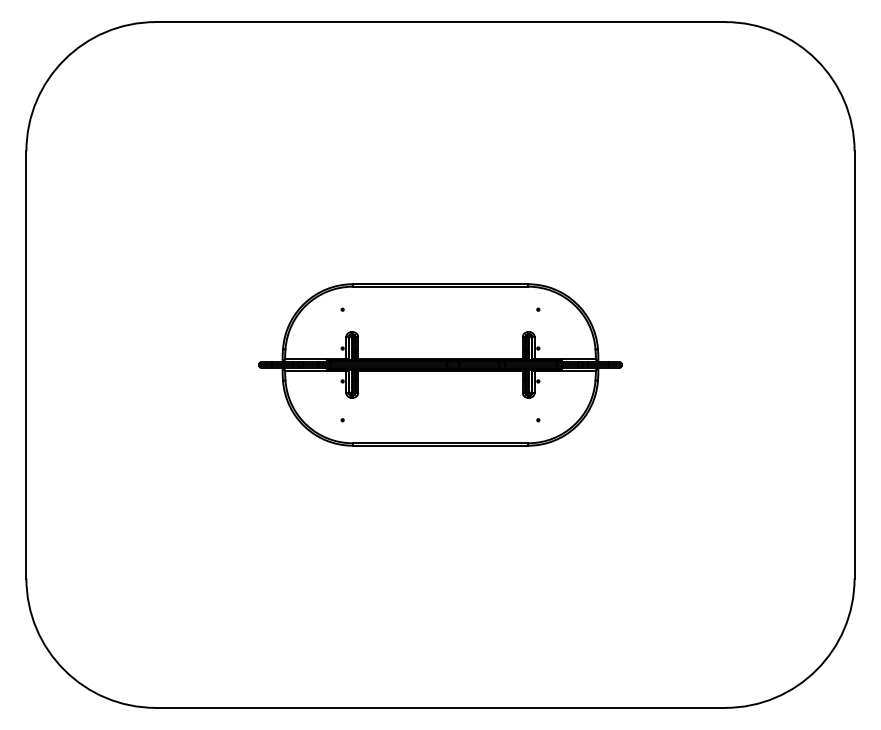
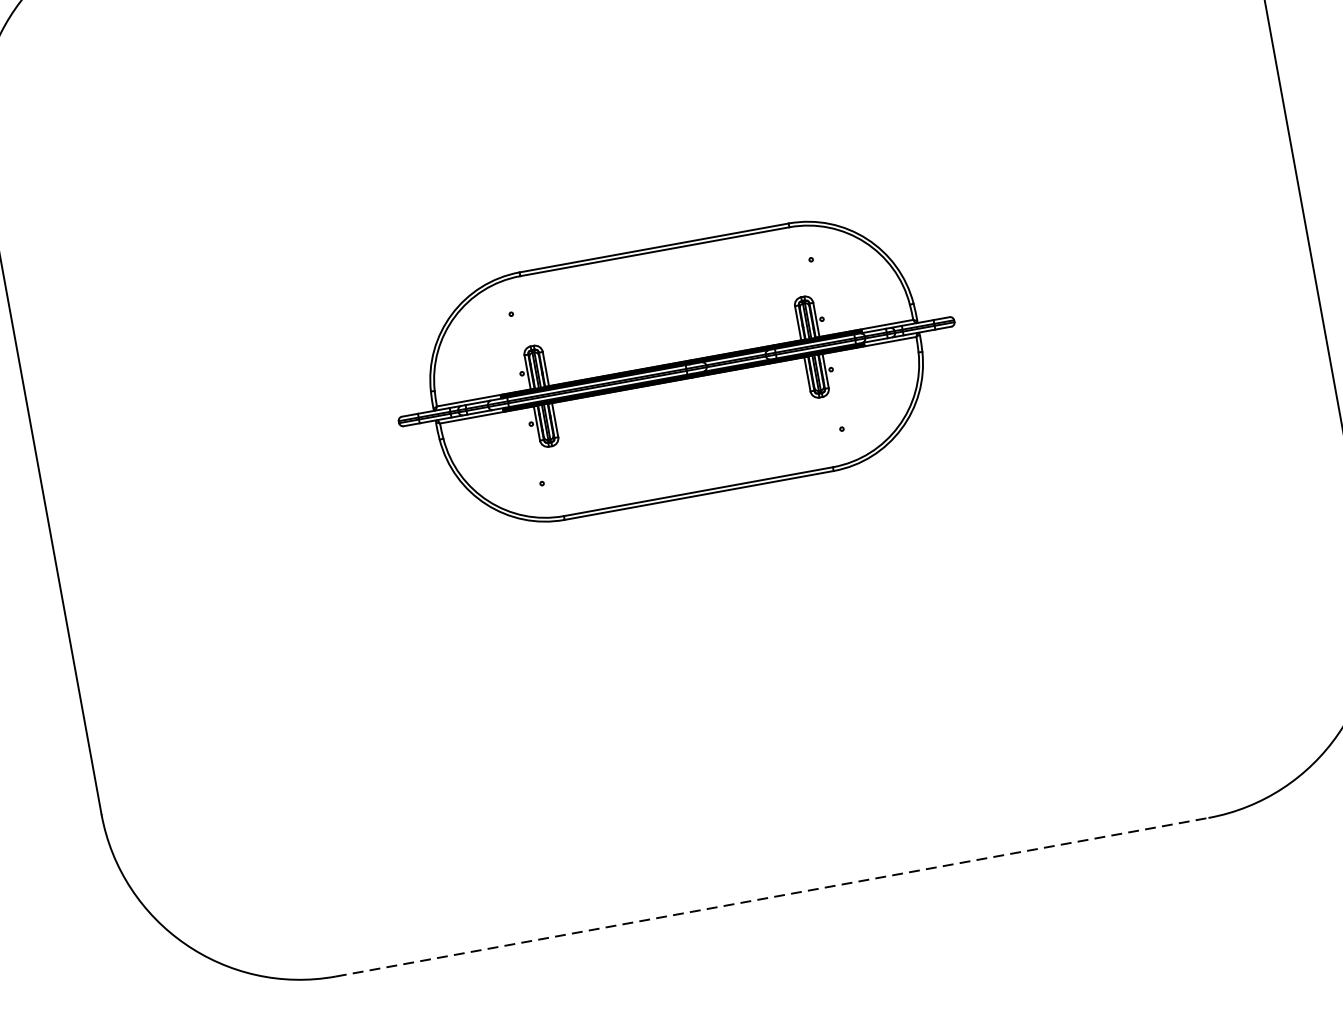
line: (440, 707) -> (772, 896), solid -> dashed

